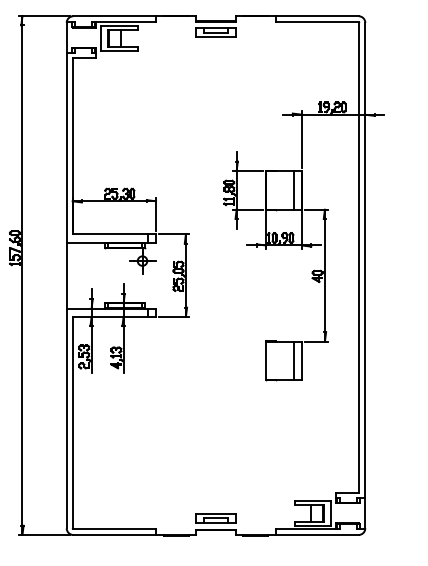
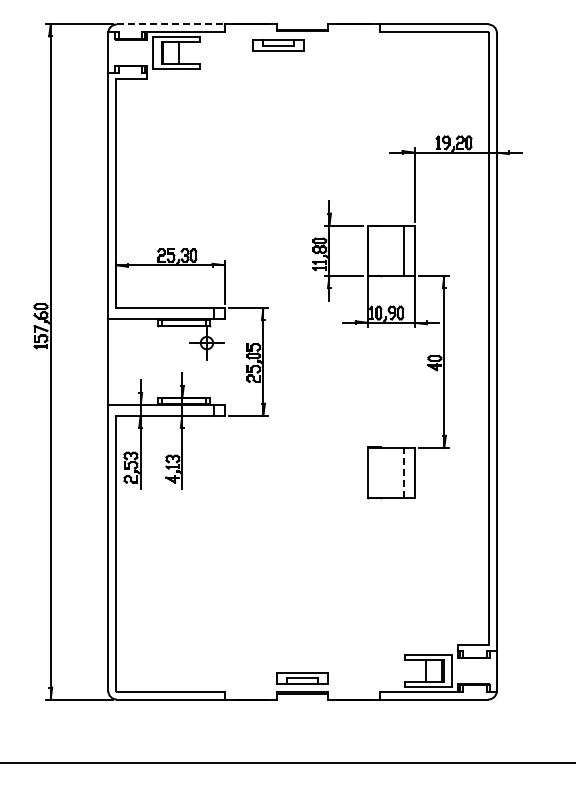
line: (114, 16) -> (170, 24), solid -> dashed
part: (215, 32) -> (278, 45), moved
line: (293, 360) -> (403, 472), solid -> dashed

